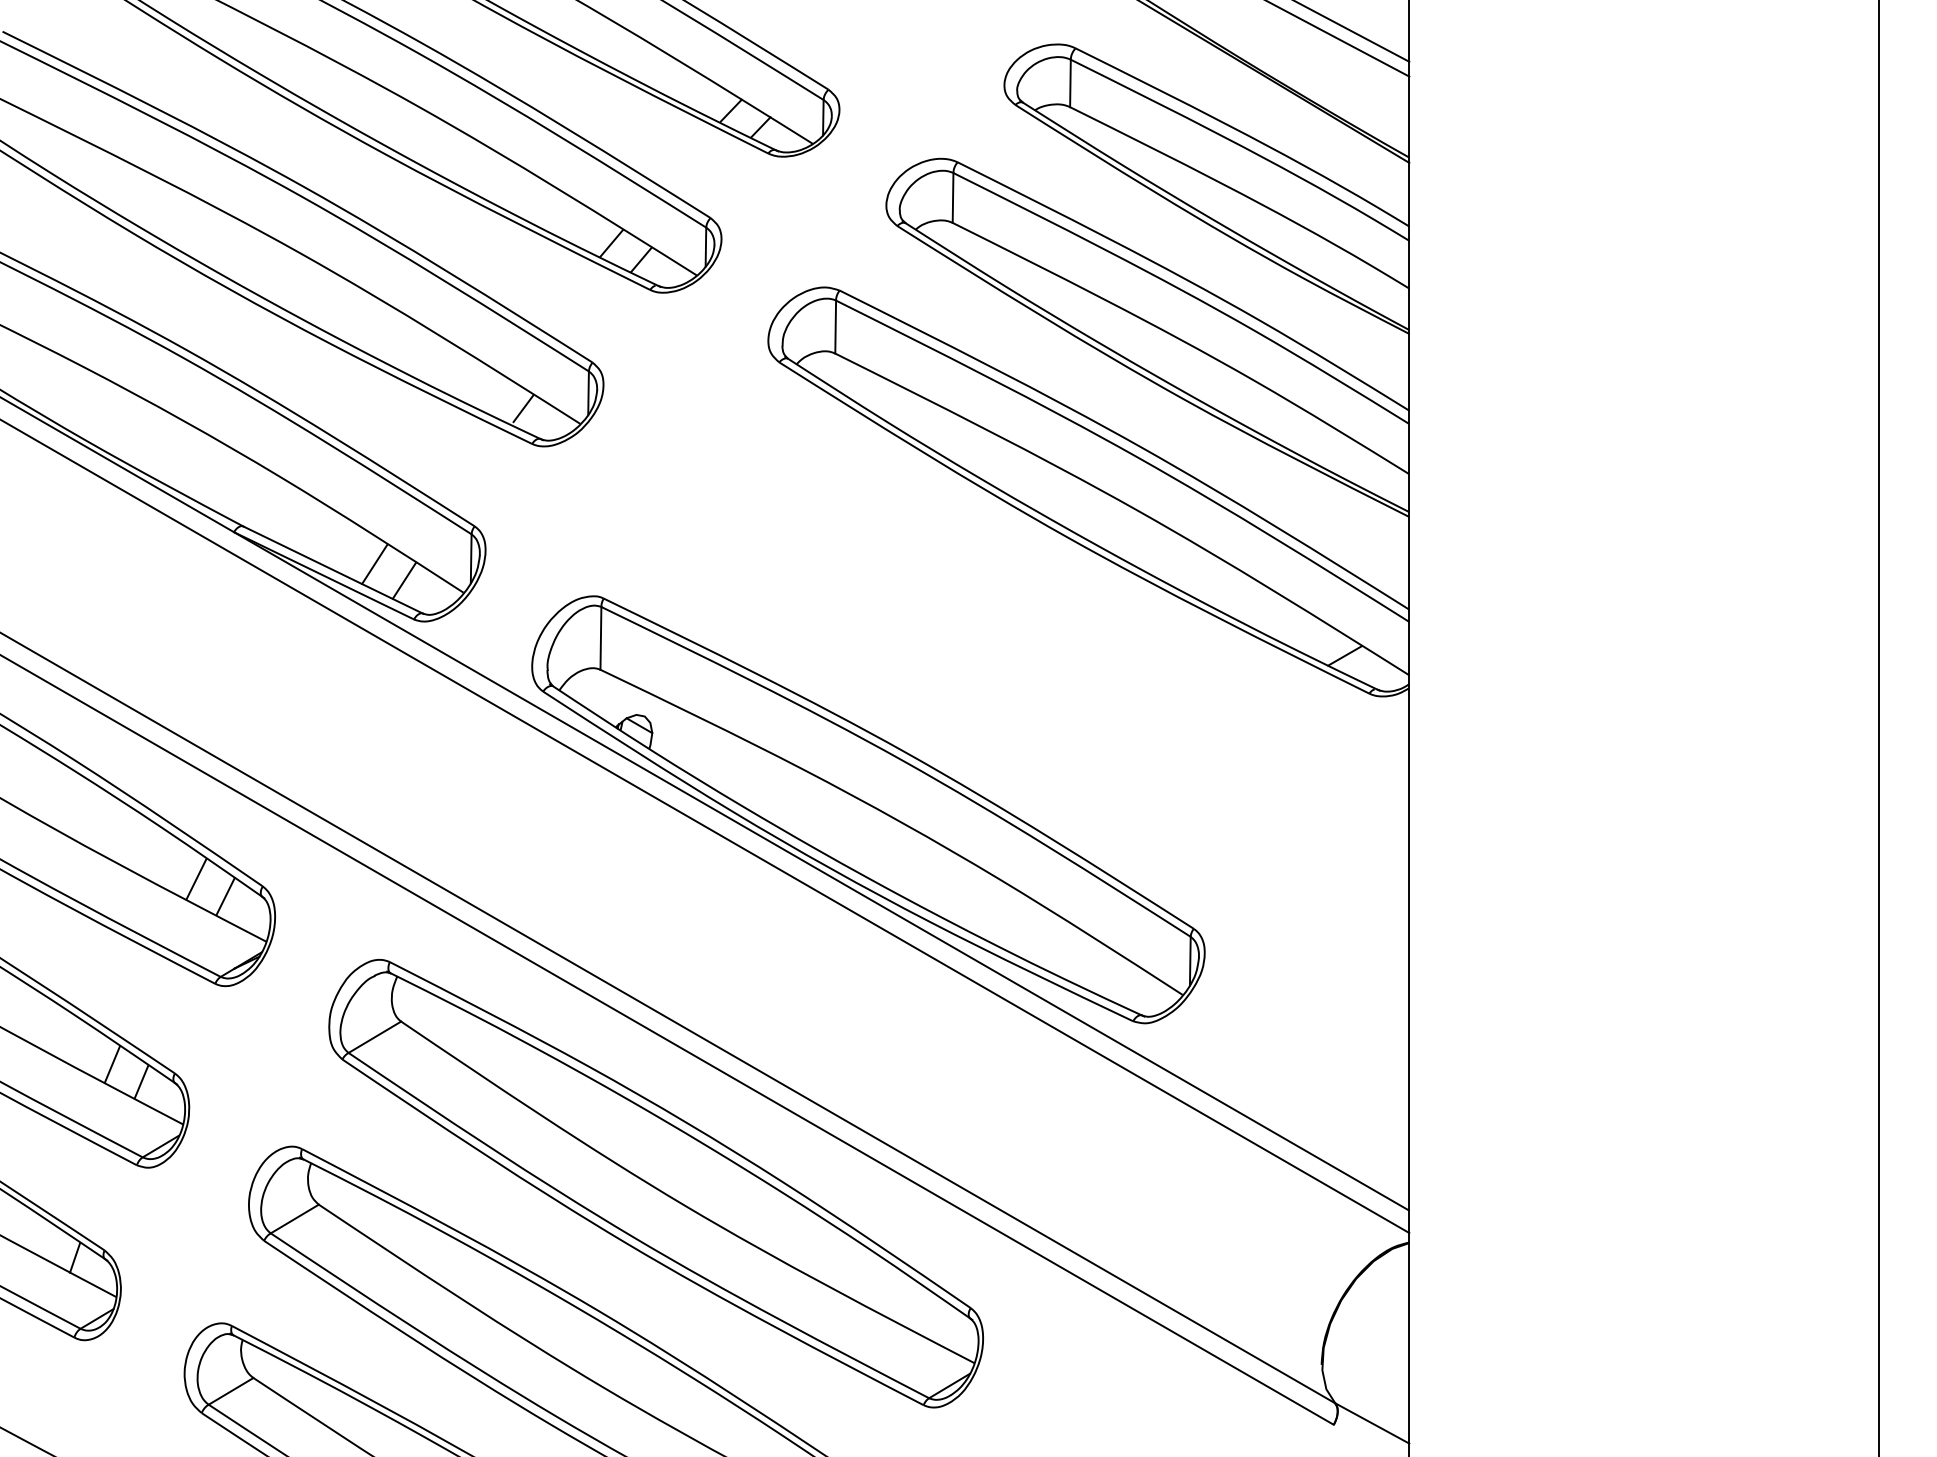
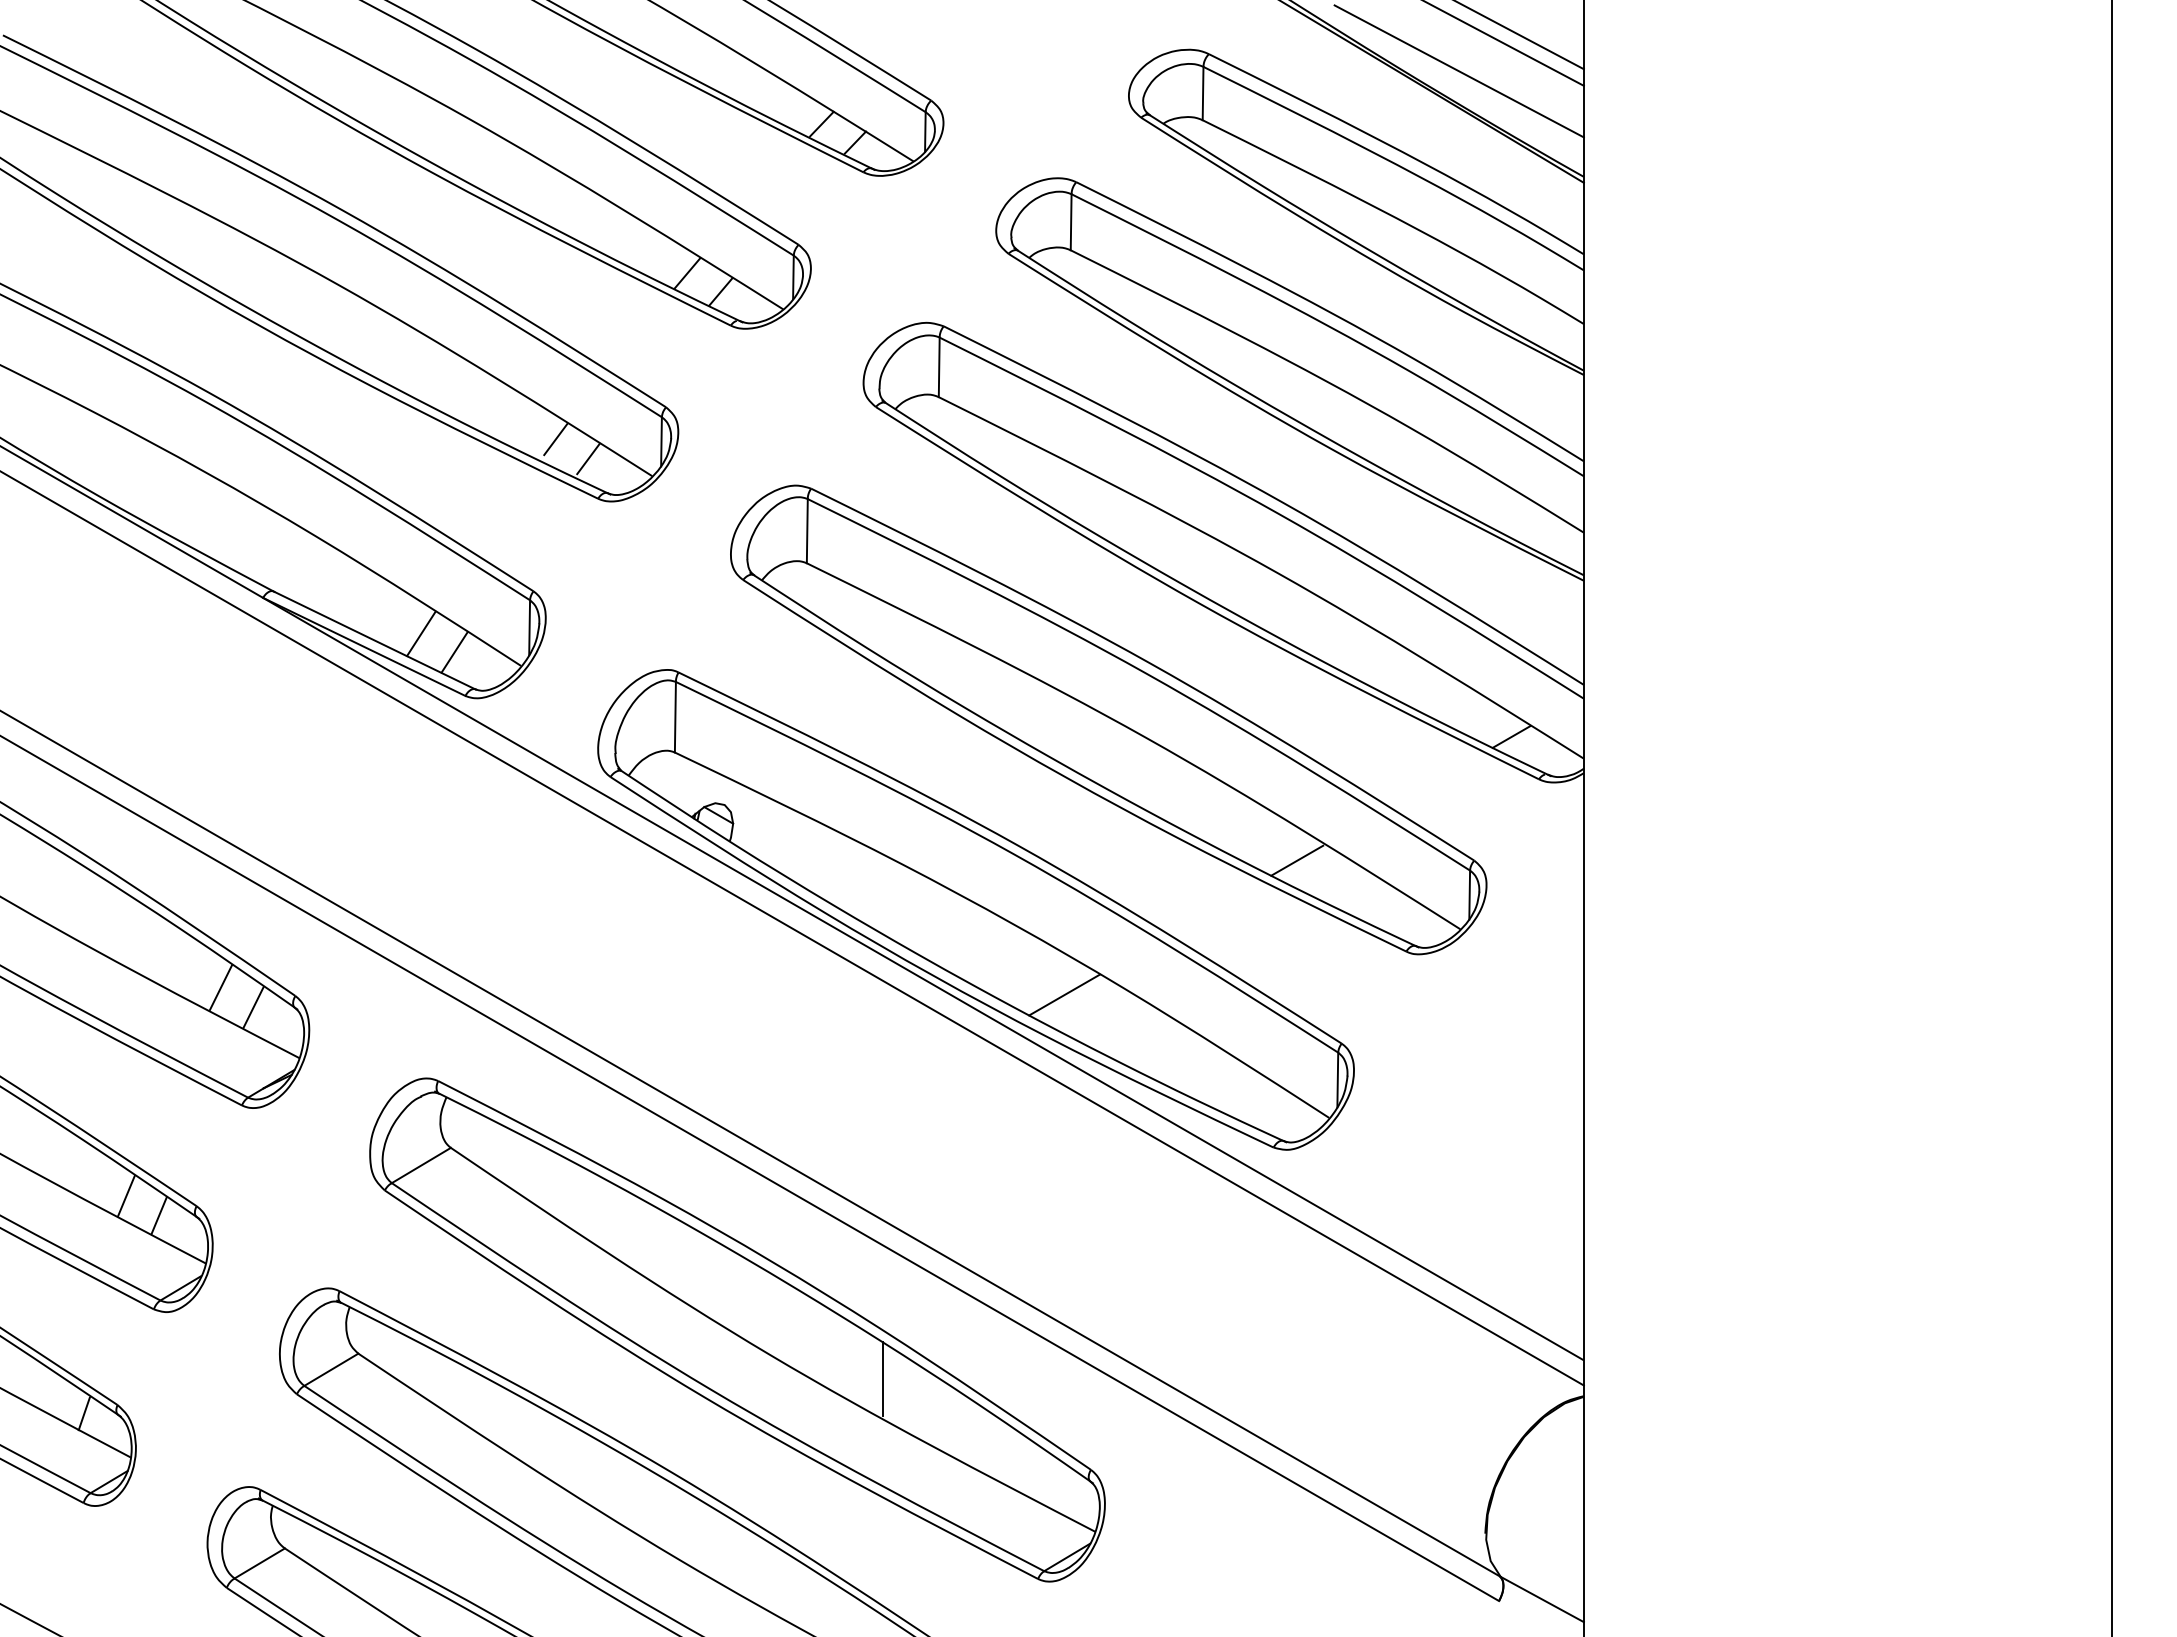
line: (1297, 63) -> (1458, 71), added
line: (494, 391) -> (555, 439), added
part: (986, 640) -> (1108, 719), added
line: (947, 885) -> (1064, 994), added
line: (785, 1227) -> (882, 1379), added

